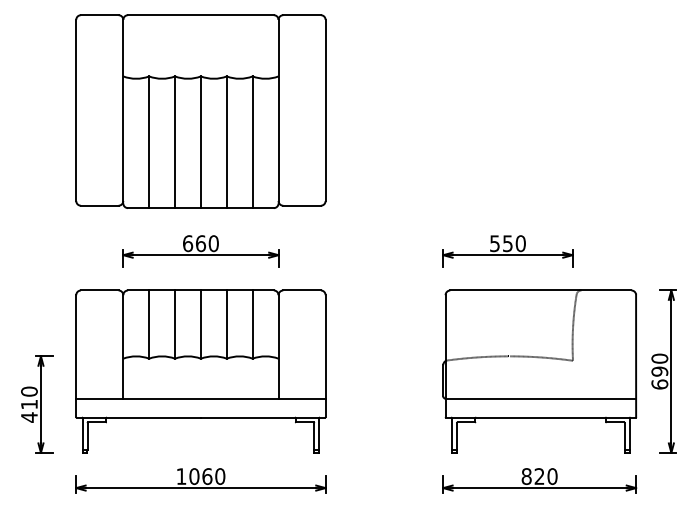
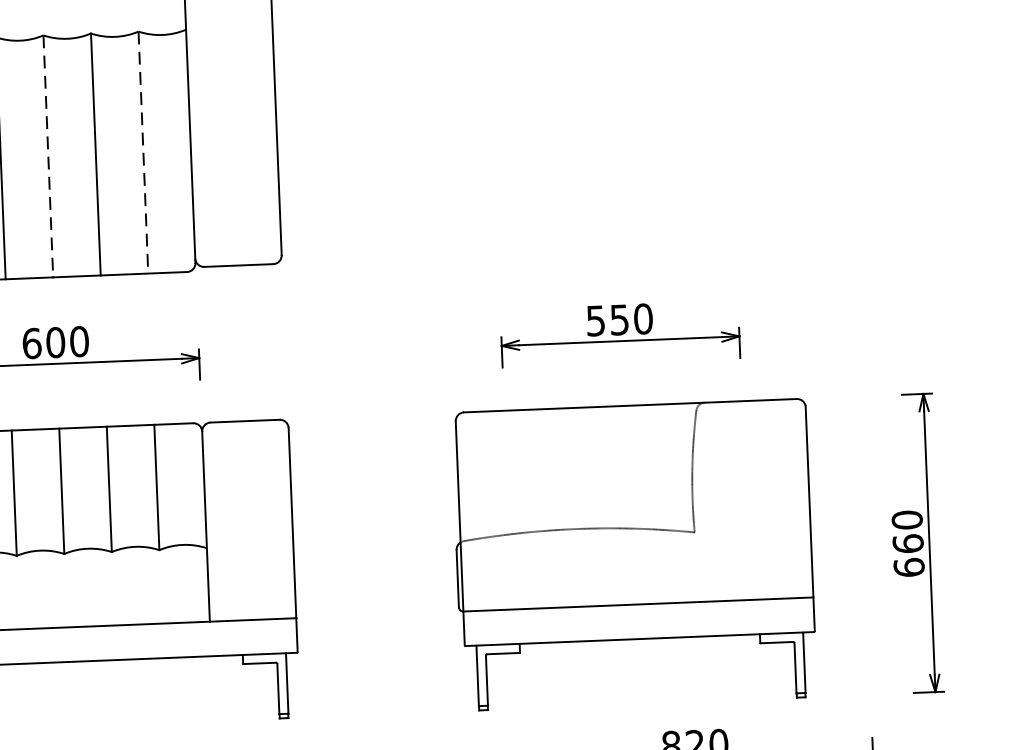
line: (200, 142) -> (47, 156), solid -> dashed
line: (252, 142) -> (143, 152), solid -> dashed
text: (201, 243) -> (56, 342), 660 -> 600
part: (539, 371) -> (633, 554), moved
text: (659, 371) -> (907, 543), 690 -> 660

